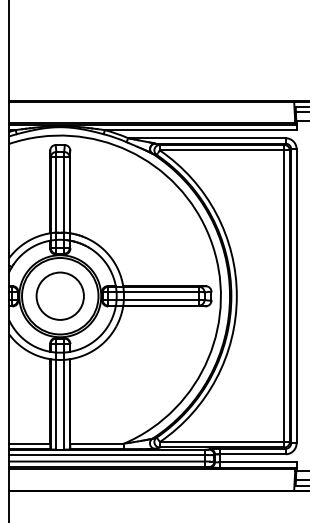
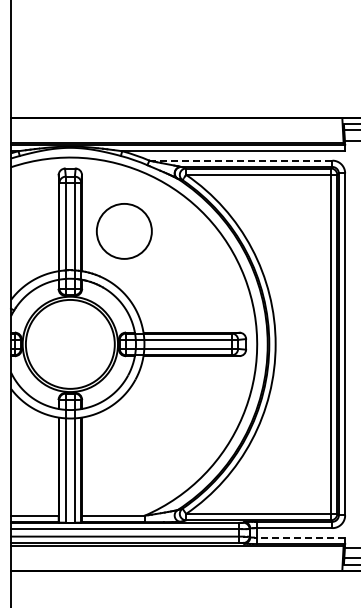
line: (206, 138) -> (240, 160), solid -> dashed
circle: (59, 296) -> (123, 231), moved
line: (258, 462) -> (300, 537), solid -> dashed

